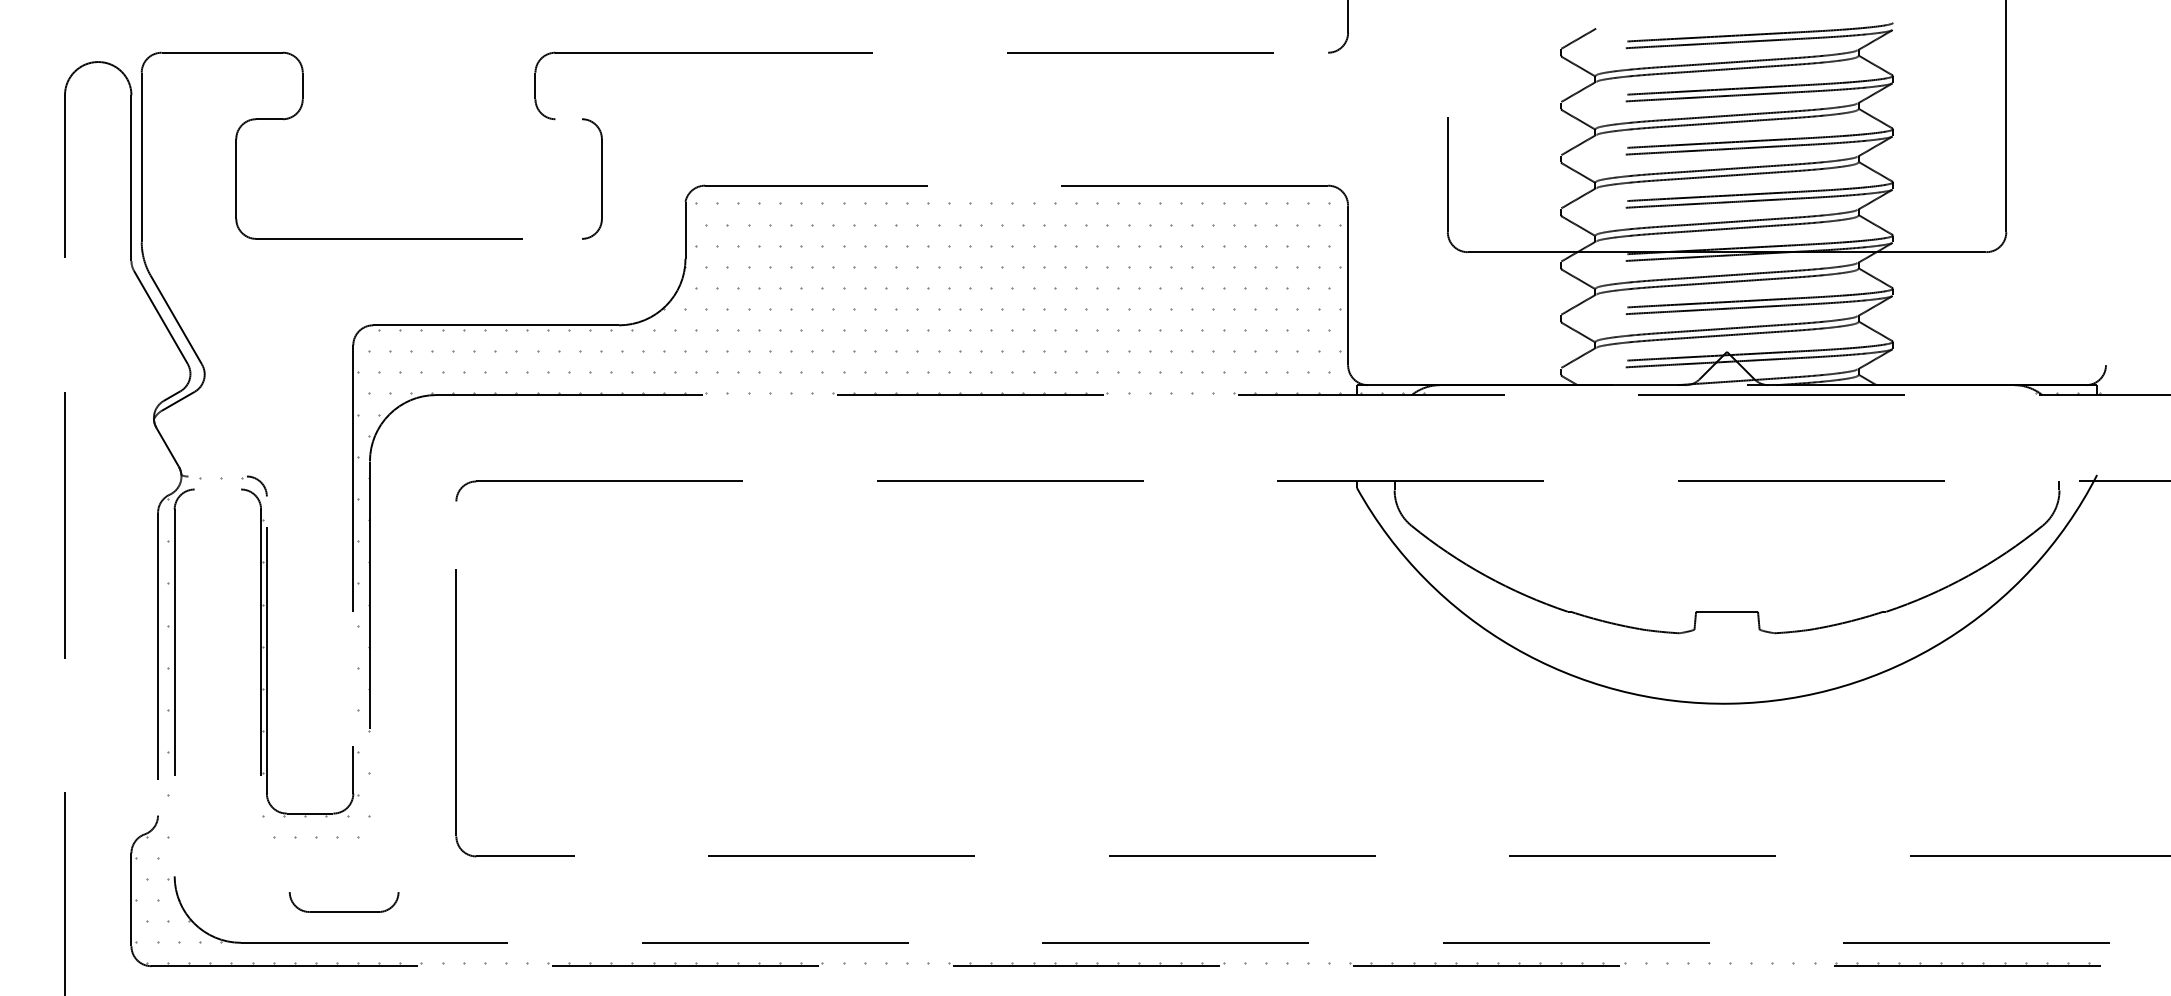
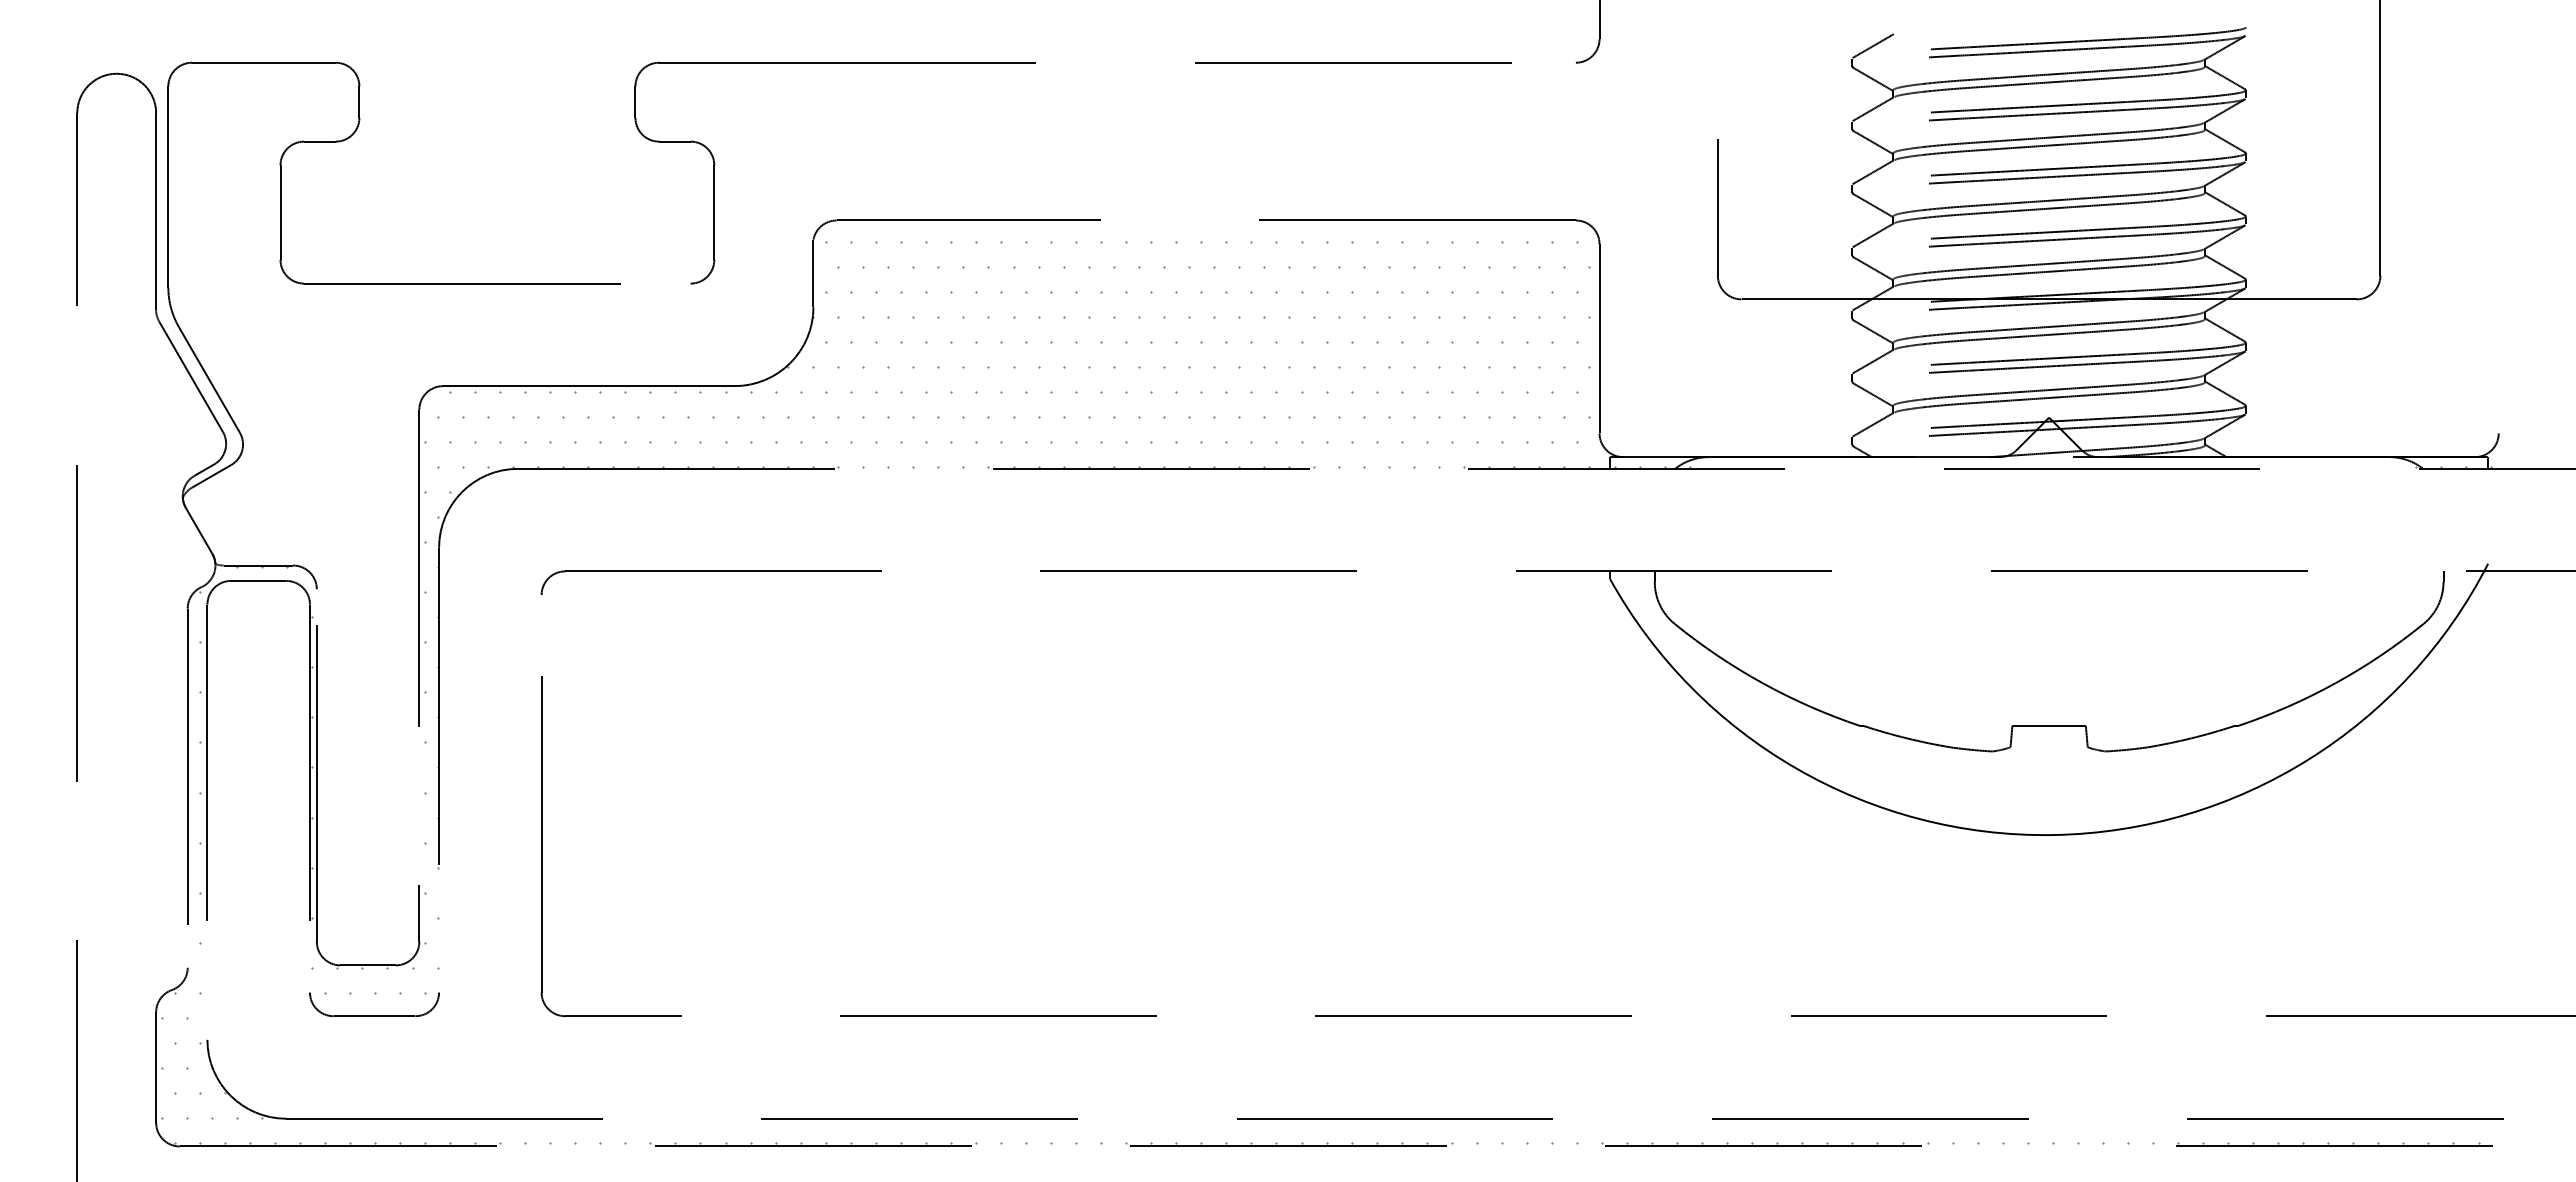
line: (568, 119) -> (674, 141), added
line: (217, 476) -> (258, 565), added
line: (217, 489) -> (258, 580), added
part: (344, 911) -> (374, 1015), moved

